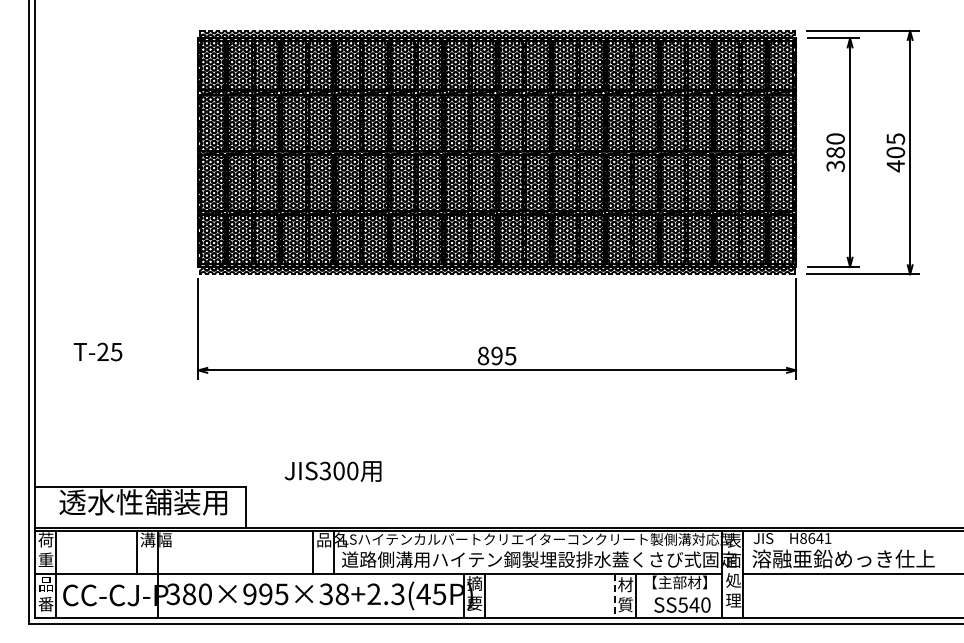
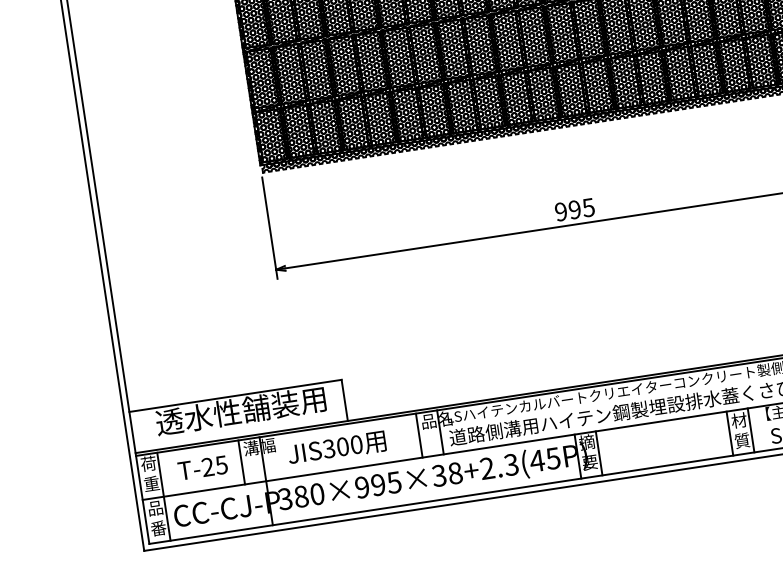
text: (97, 351) -> (202, 467), moved
text: (483, 355) -> (561, 211), 895 -> 995
text: (332, 471) -> (336, 448), moved
line: (614, 596) -> (729, 434), dashed -> solid

